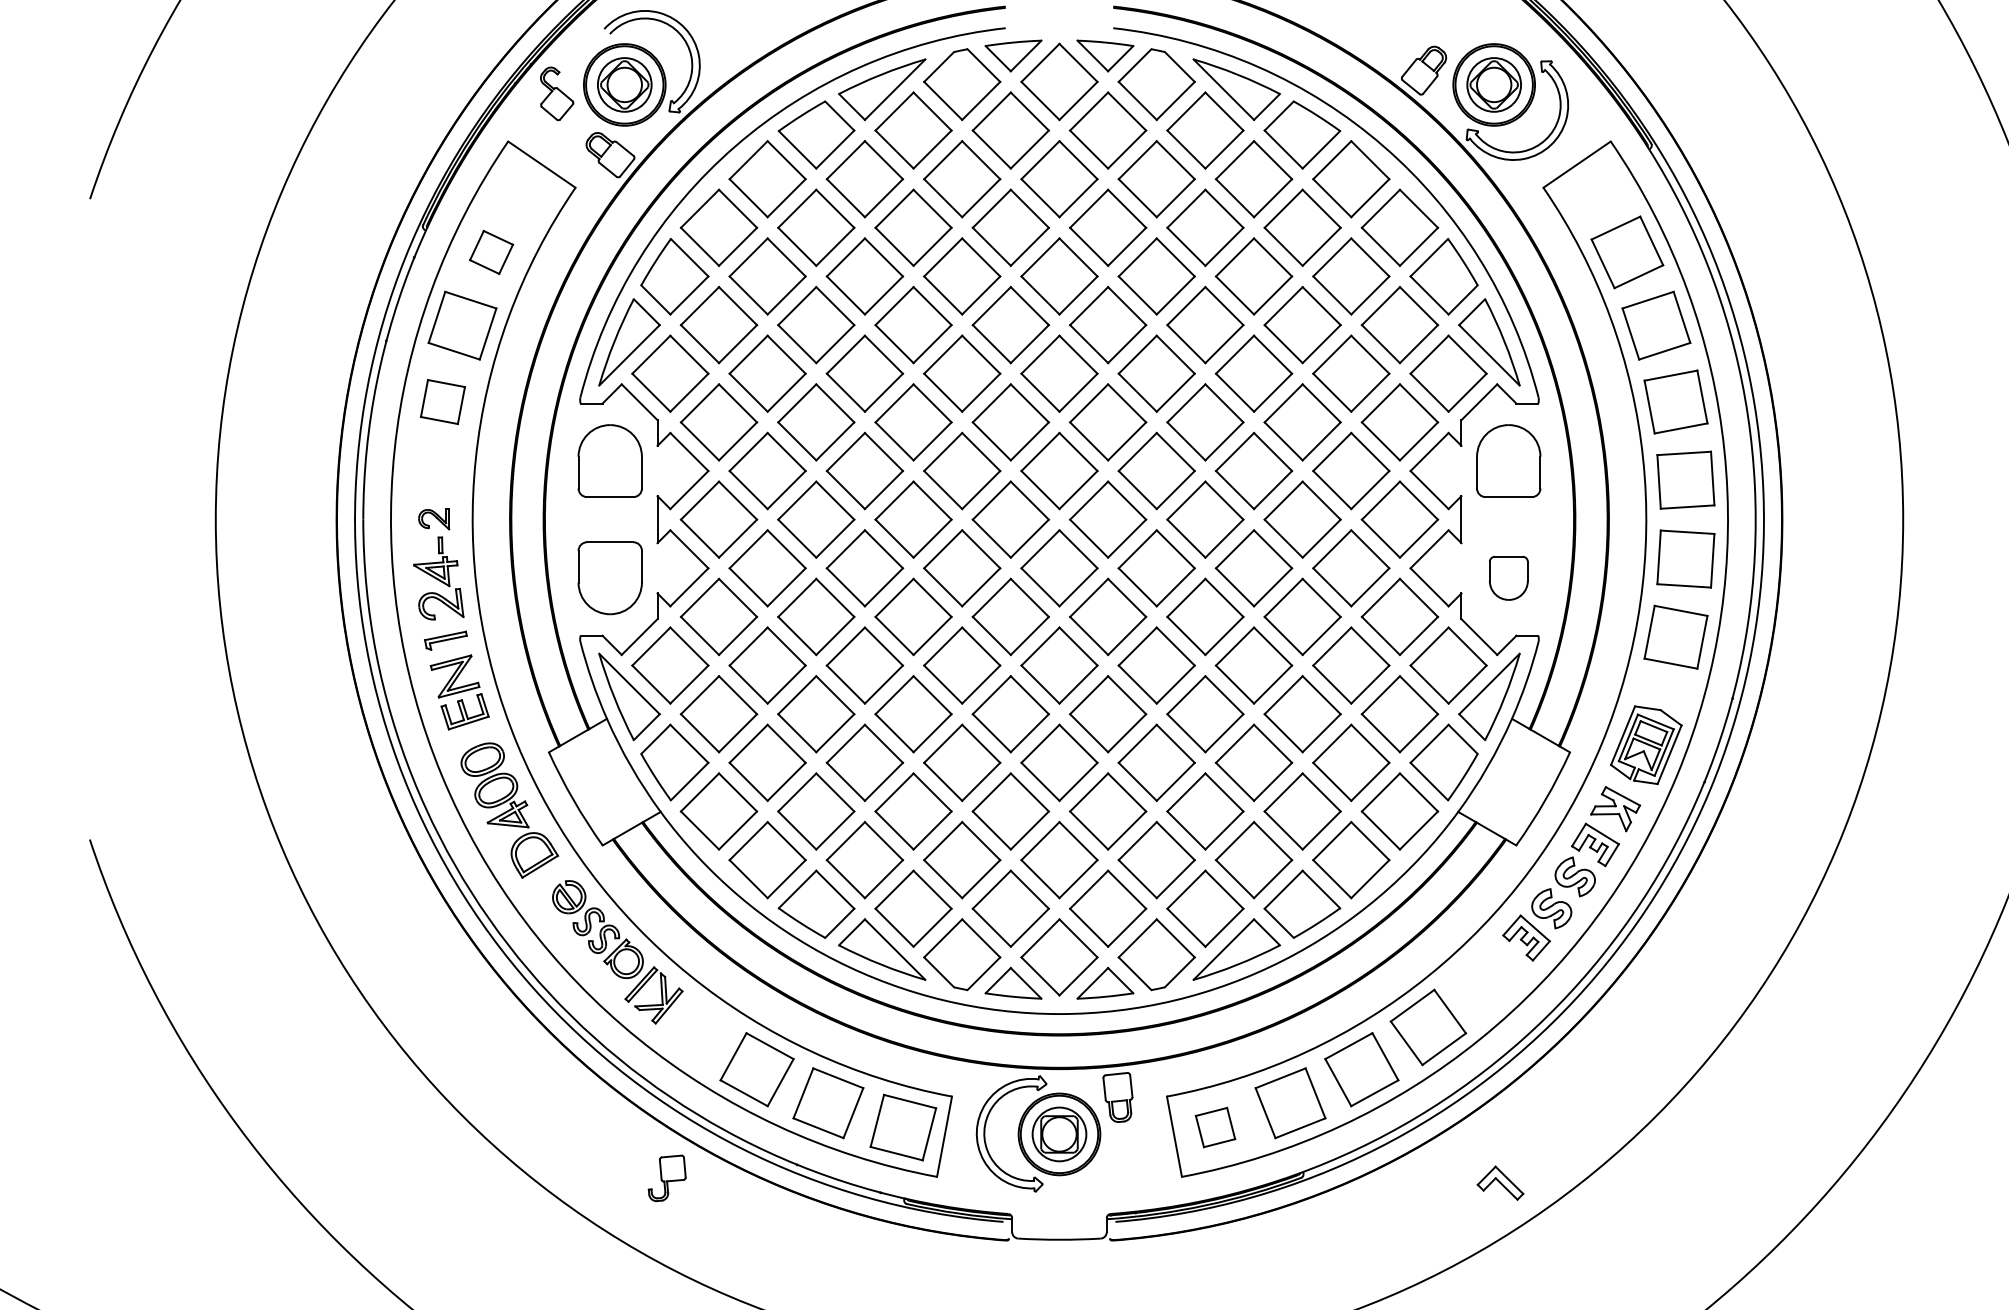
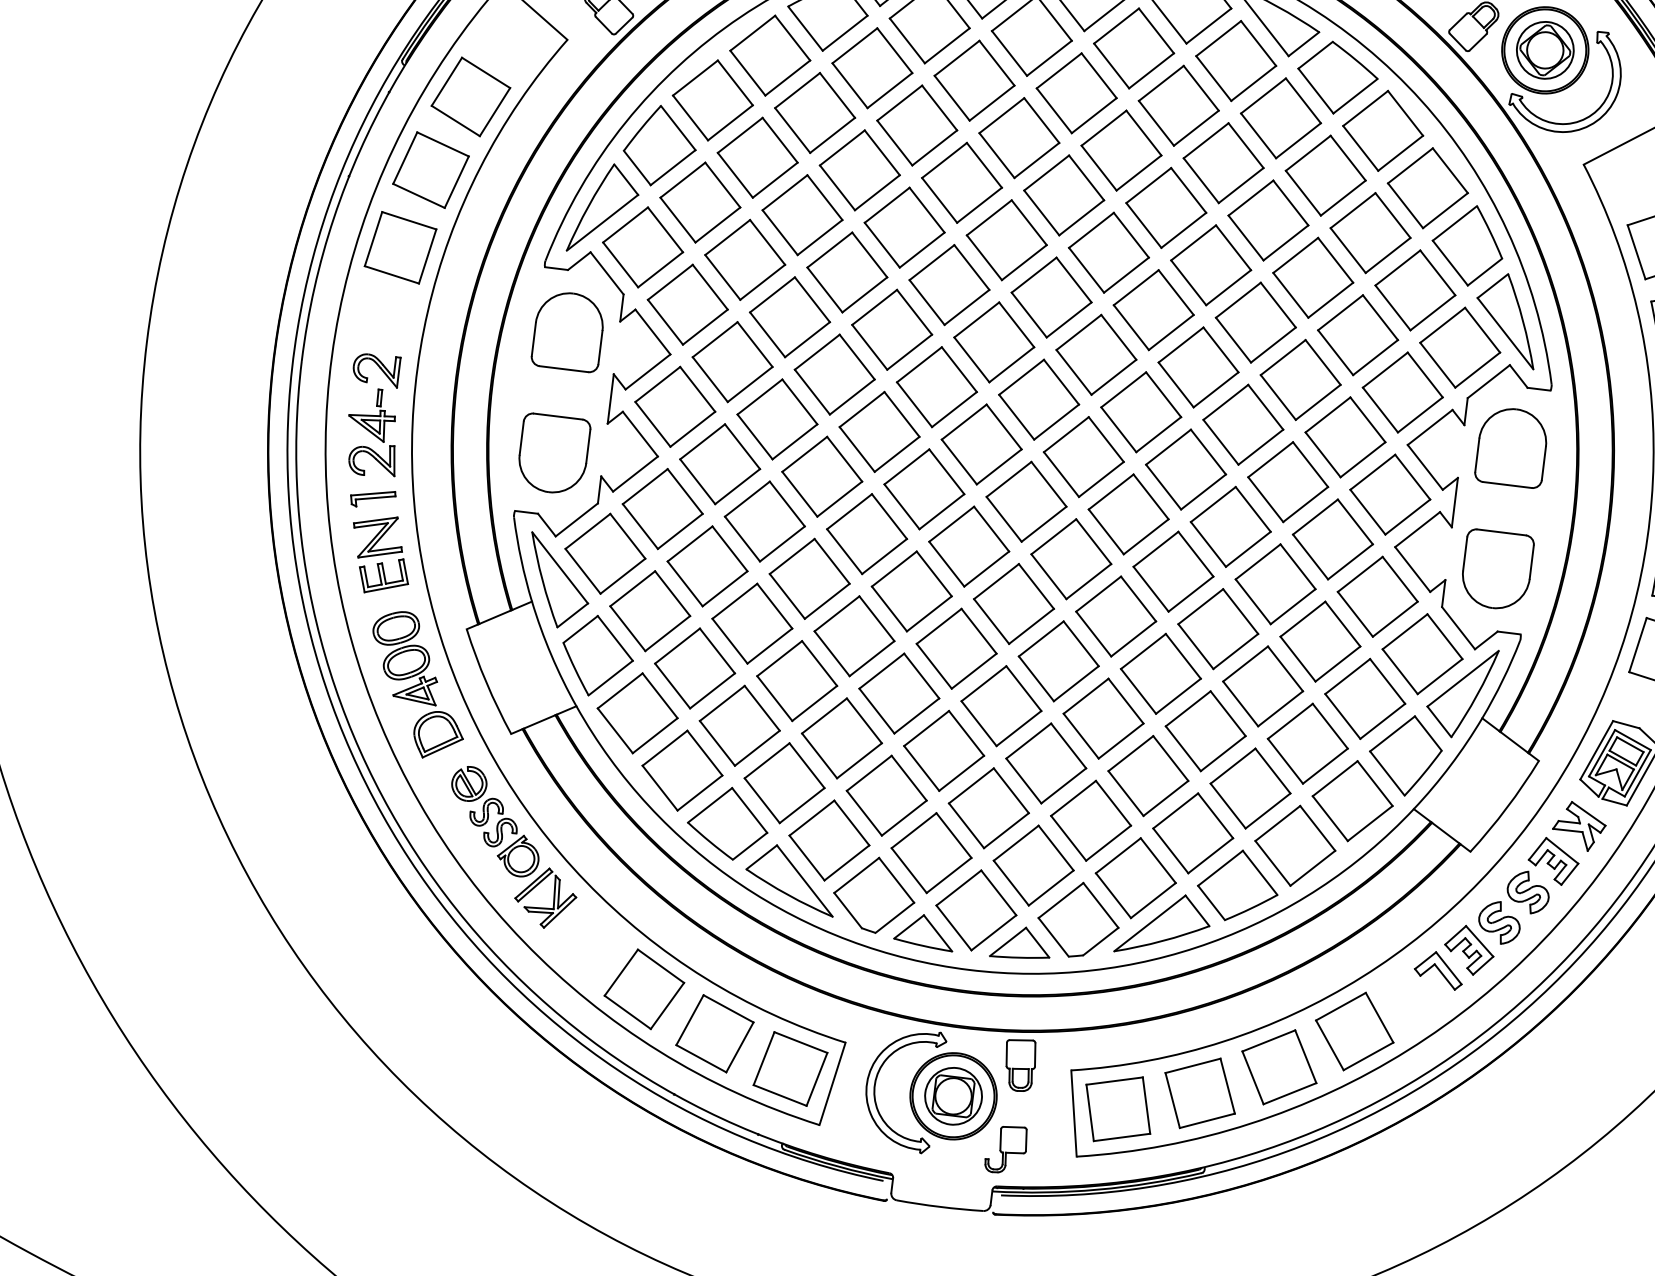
part: (491, 252) -> (470, 97), size x1.67
part: (442, 401) -> (400, 247), size x1.43
part: (433, 519) -> (375, 369), size x1.43
part: (1508, 578) -> (1496, 570), size x1.67
part: (1215, 1127) -> (1118, 1109), size x1.67
part: (666, 1178) -> (1005, 1149), moved
part: (1500, 1182) -> (1439, 969), moved

